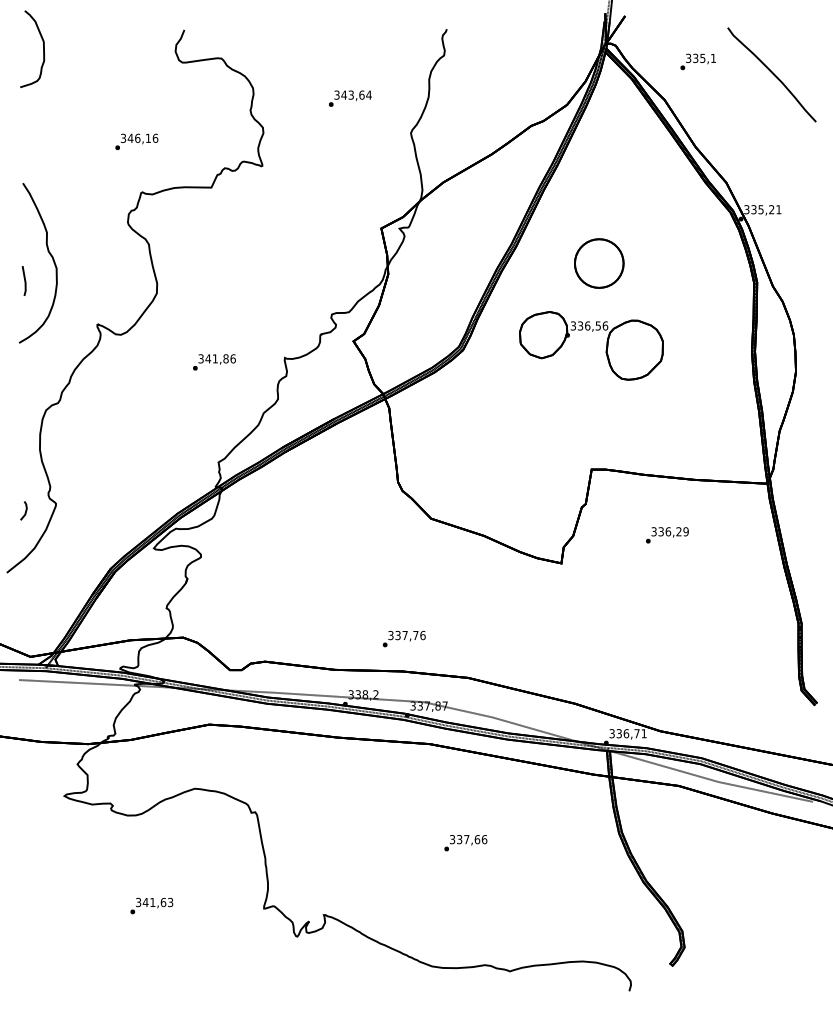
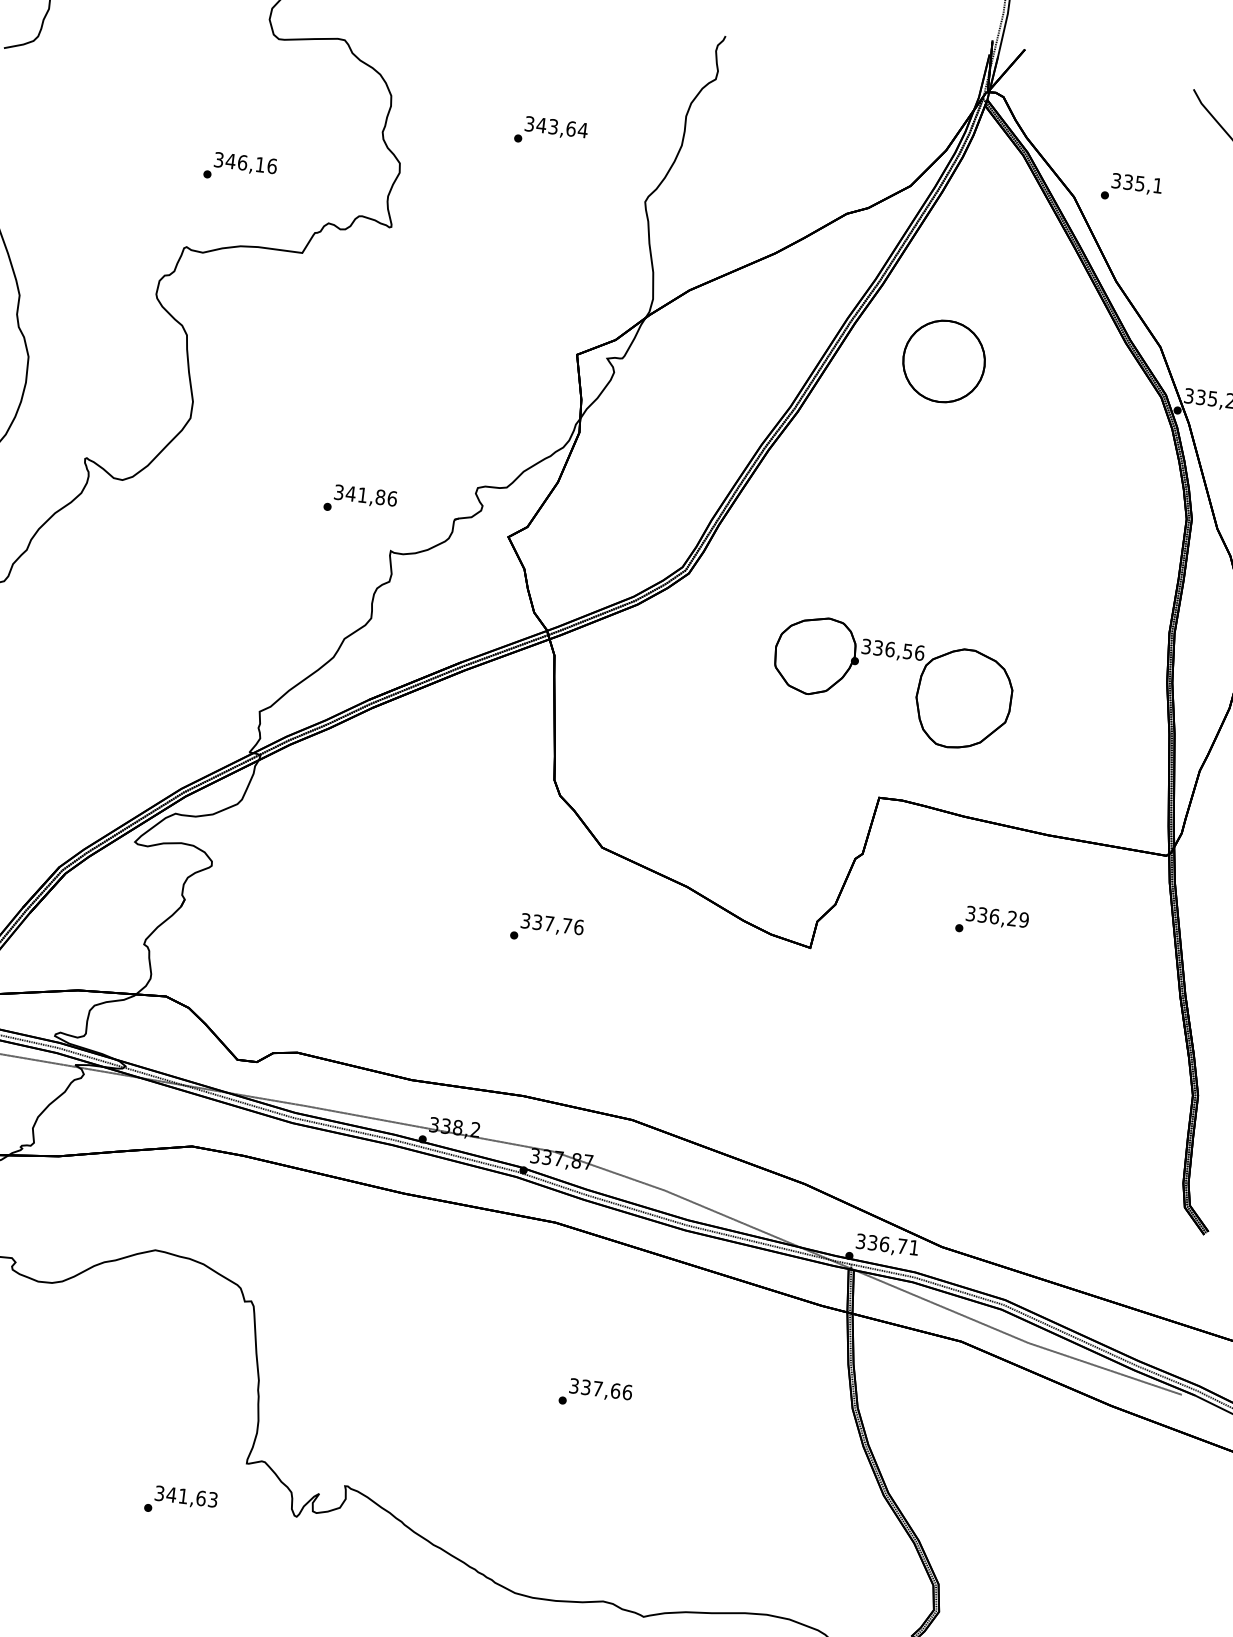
text: (697, 61) -> (1130, 187), moved
text: (136, 141) -> (239, 167), moved
part: (599, 263) -> (944, 361), moved
part: (592, 331) -> (897, 659), moved
text: (214, 362) -> (360, 501), moved
text: (403, 638) -> (545, 928), moved
text: (151, 905) -> (180, 1501), moved

